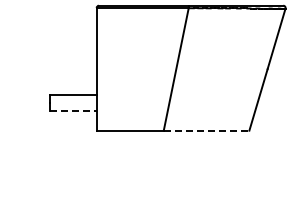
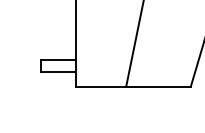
line: (74, 110) -> (58, 71), dashed -> solid
line: (206, 130) -> (158, 86), dashed -> solid

